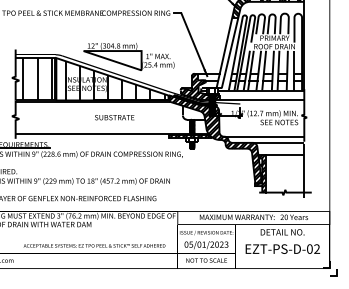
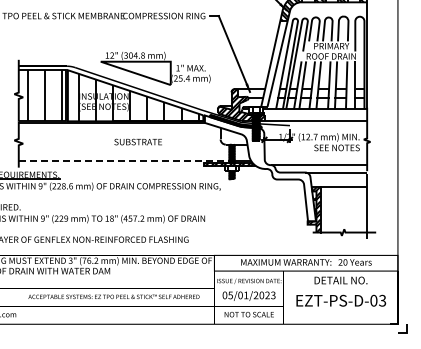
line: (103, 133) -> (124, 161), solid -> dashed
hatch: (215, 139) -> (259, 168), removed
text: (317, 248) -> (382, 300), EZT-PS-D-02 -> EZT-PS-D-03

